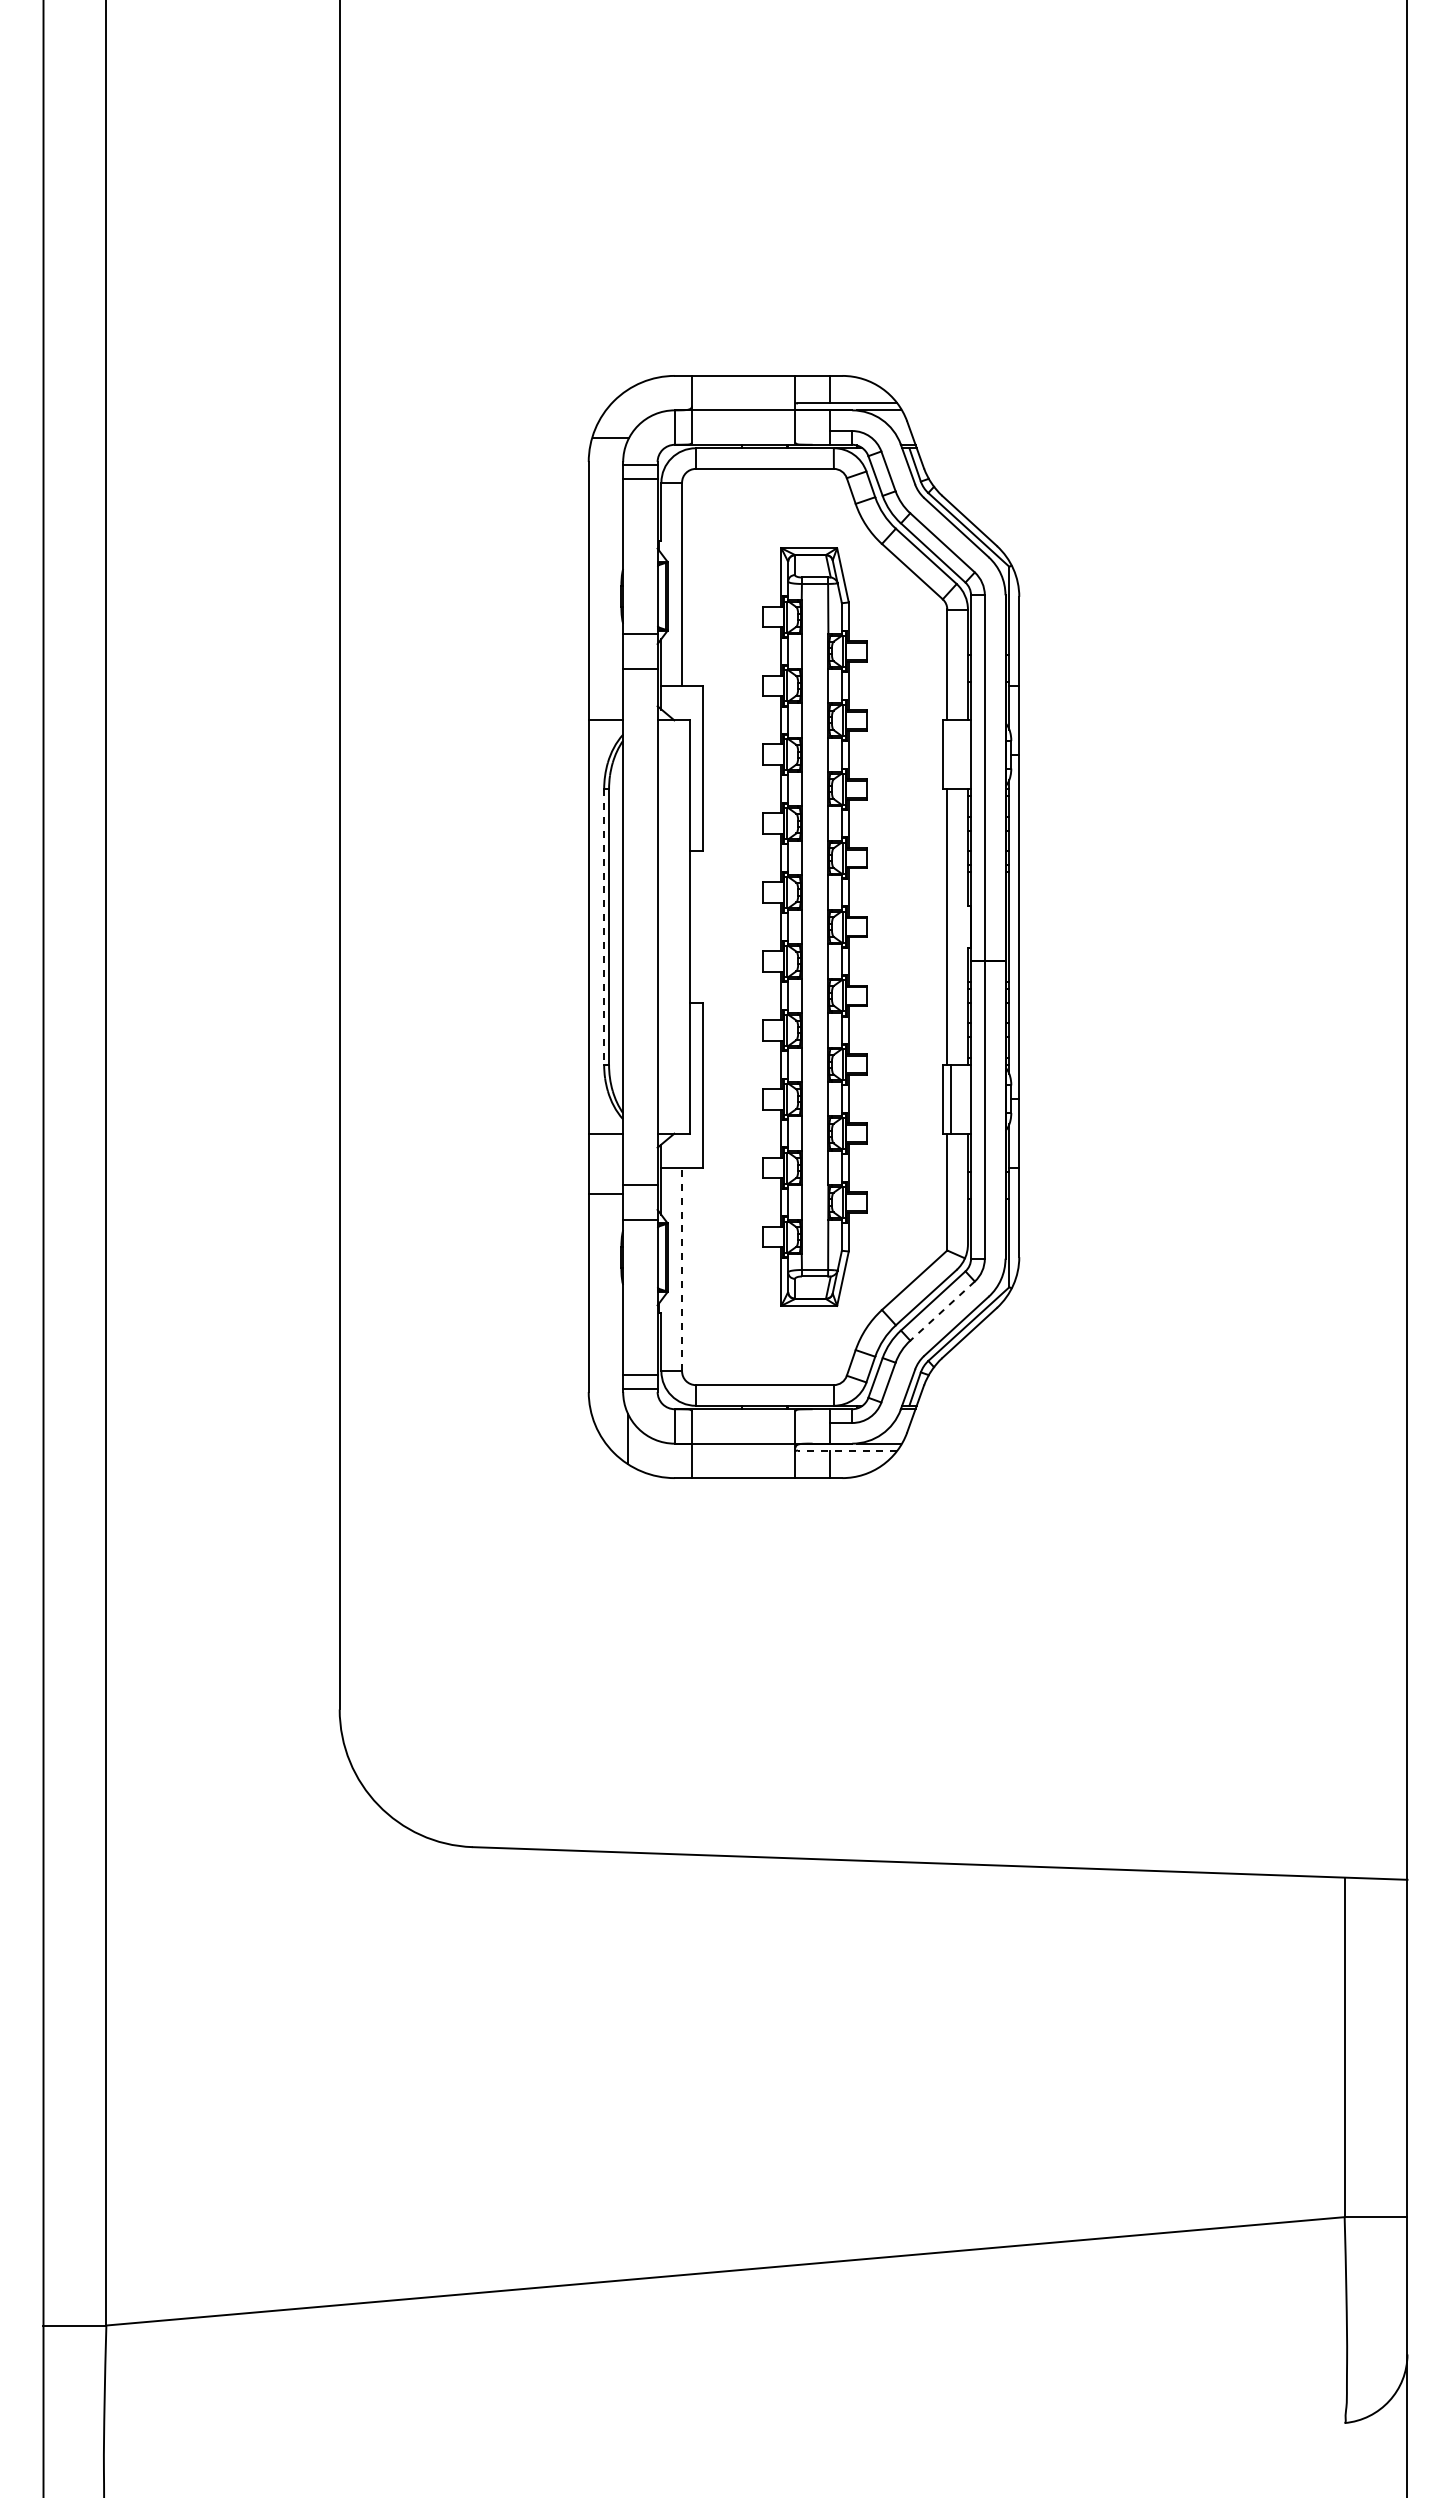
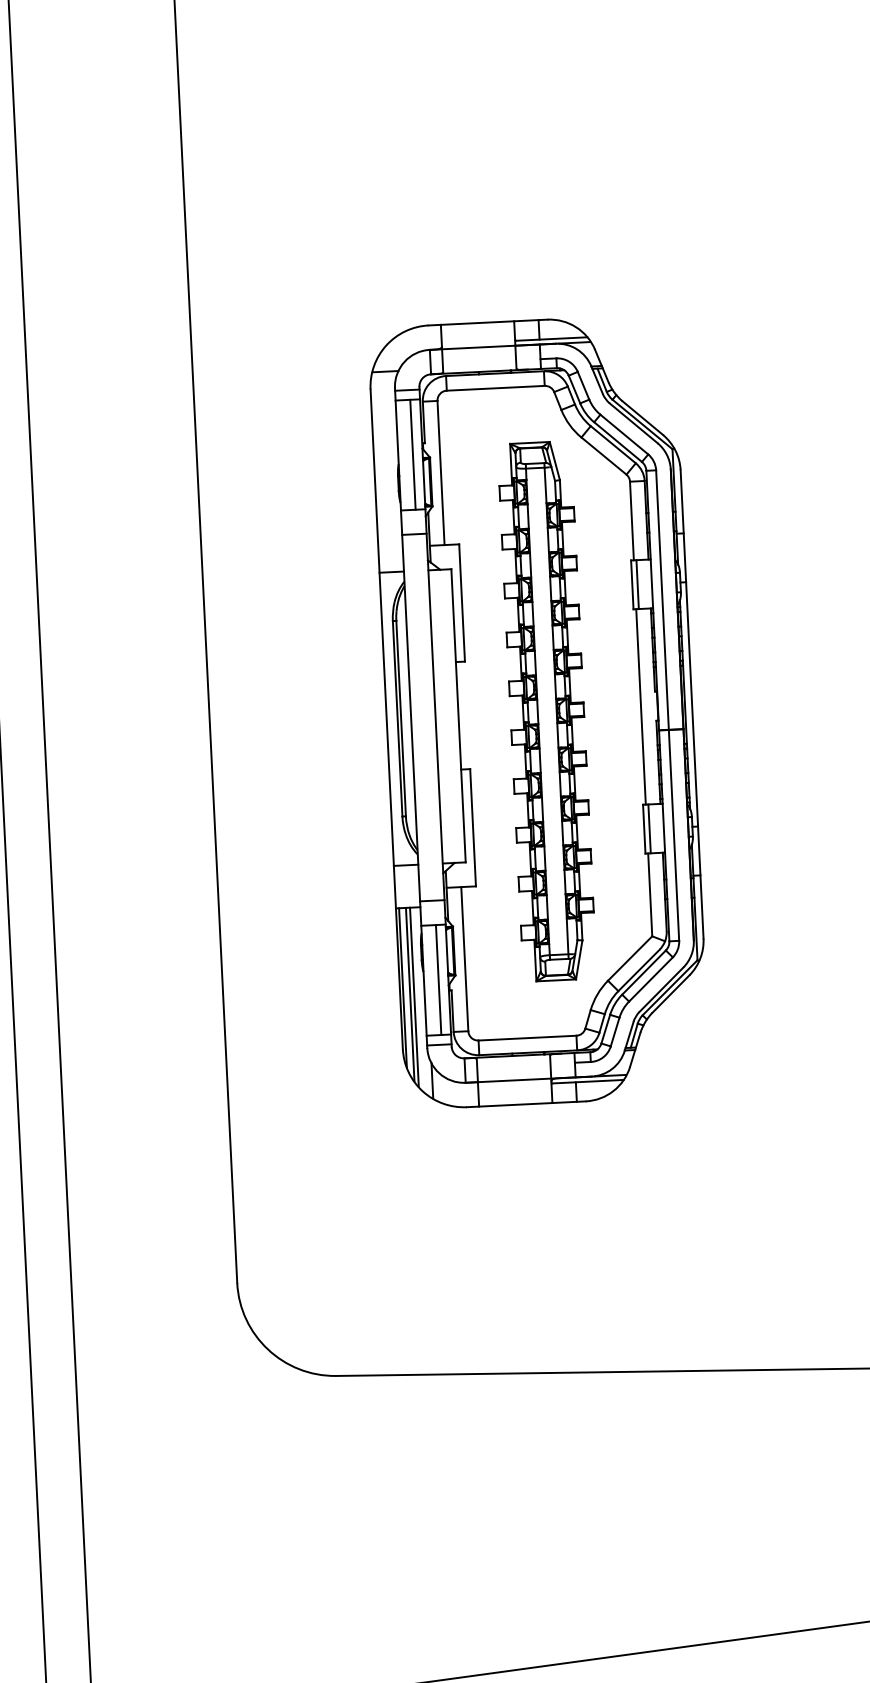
line: (643, 556) -> (412, 454), added
line: (950, 754) -> (637, 584), added
line: (604, 927) -> (397, 719), dashed -> solid
line: (682, 1269) -> (465, 958), dashed -> solid
line: (643, 1296) -> (438, 979), added
line: (593, 1305) -> (403, 987), added
line: (942, 1311) -> (650, 979), dashed -> solid
line: (602, 1315) -> (409, 994), added
line: (608, 1319) -> (414, 997), added
line: (847, 1450) -> (588, 1081), dashed -> solid

